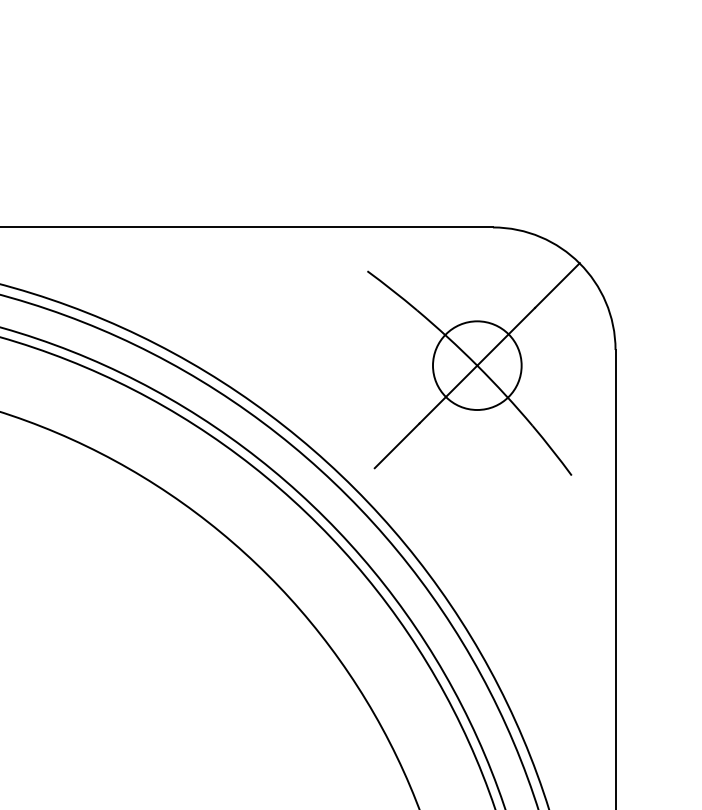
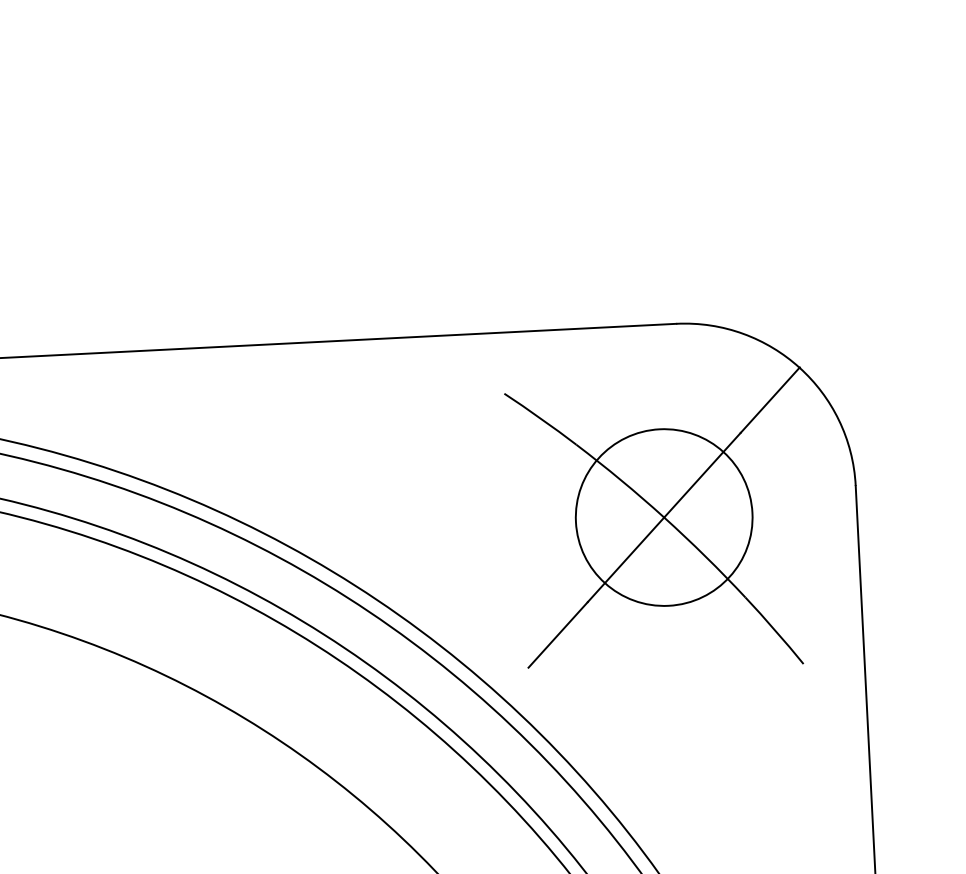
circle: (477, 365) -> (664, 517), size x1.43

